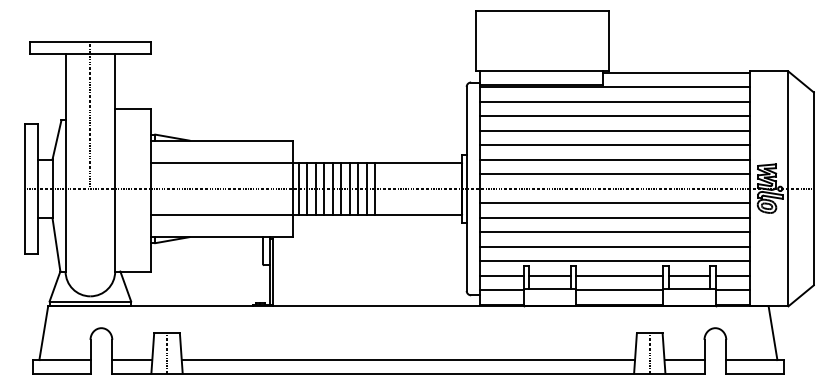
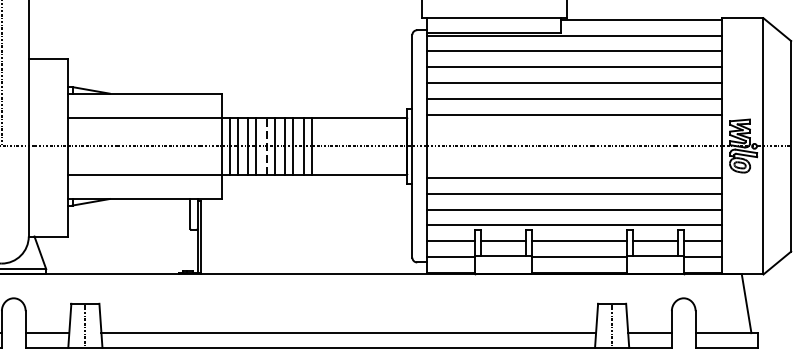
line: (615, 174) -> (574, 130), removed
line: (333, 188) -> (267, 145), solid -> dashed
line: (615, 203) -> (574, 162), removed

